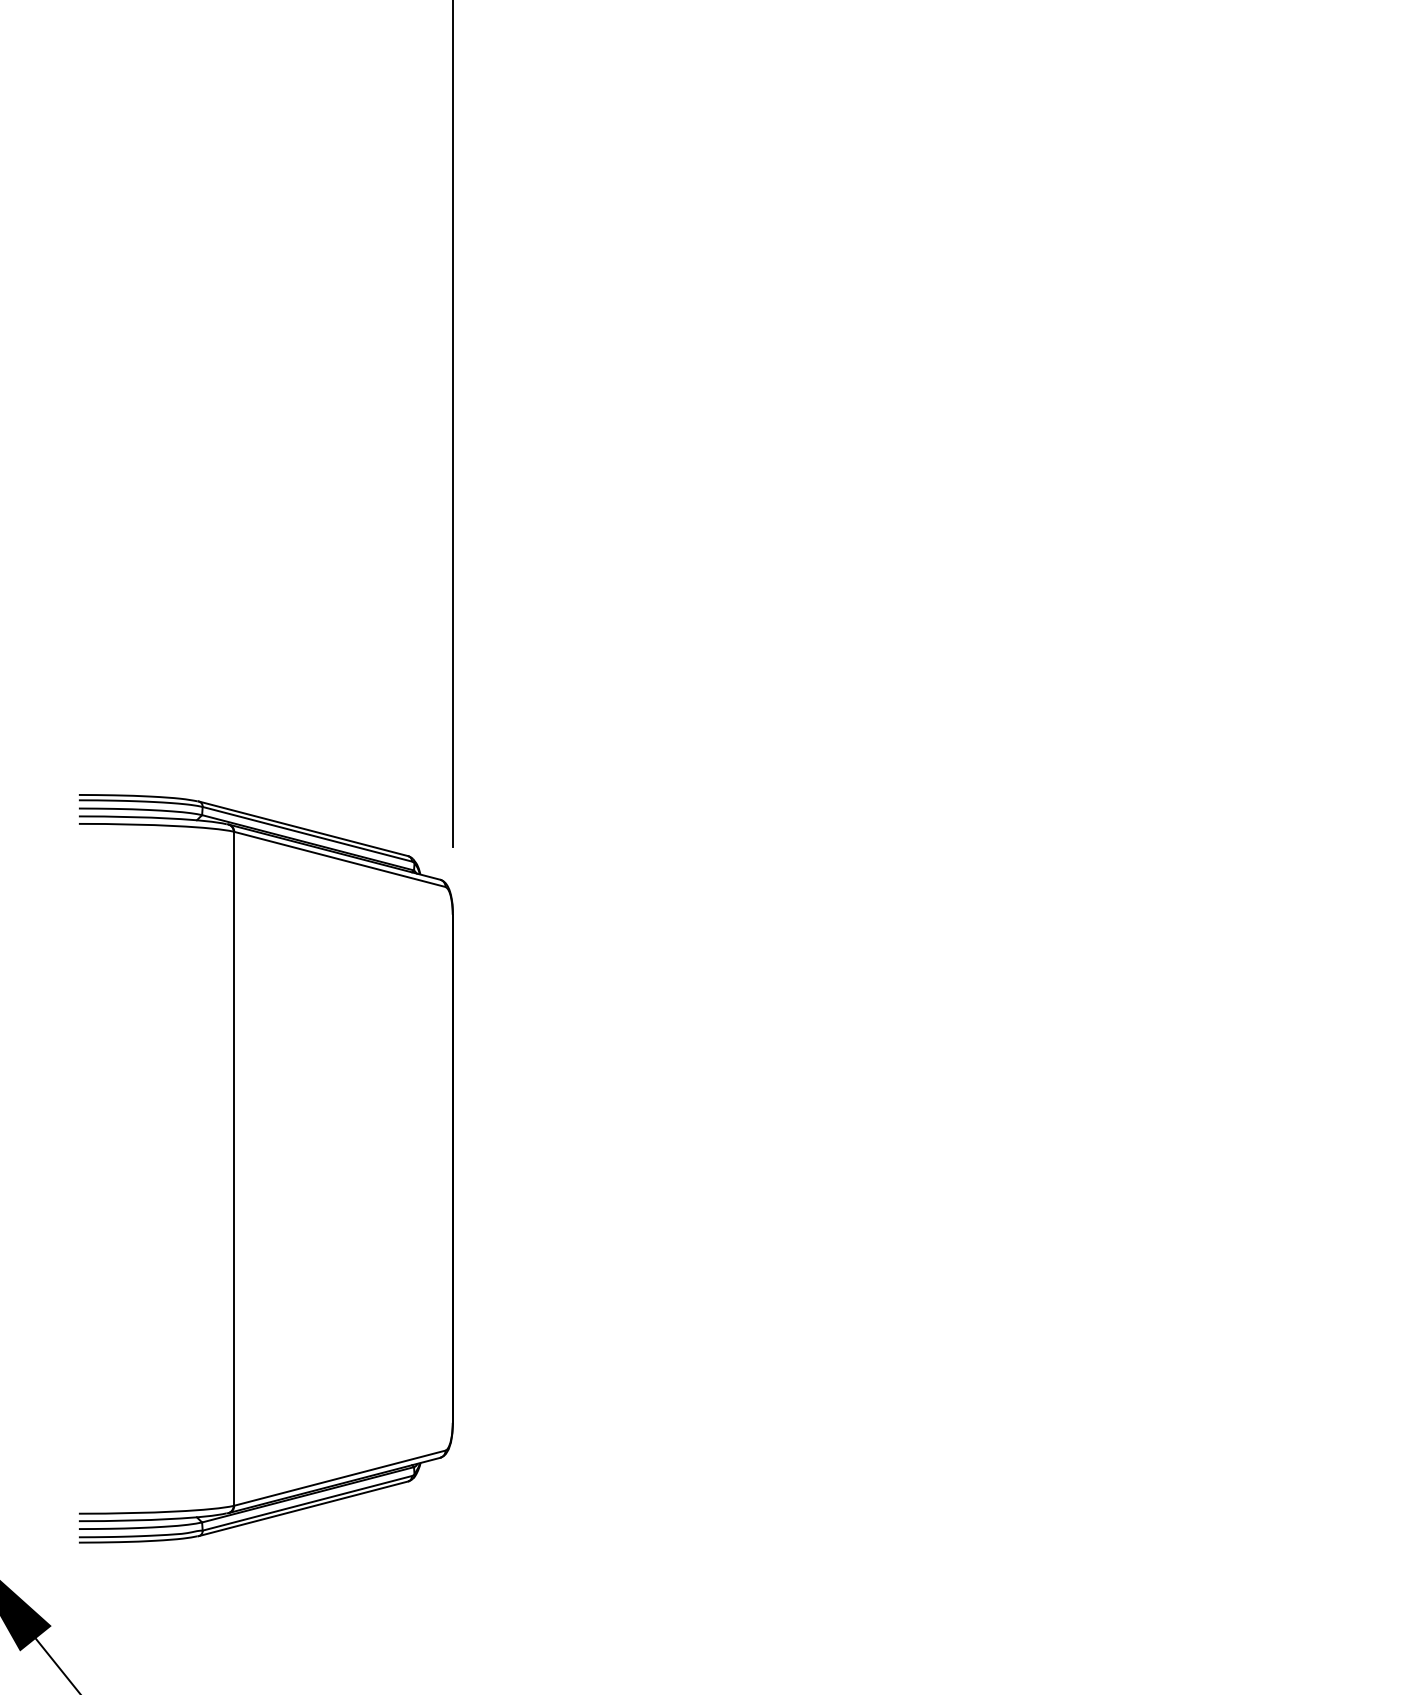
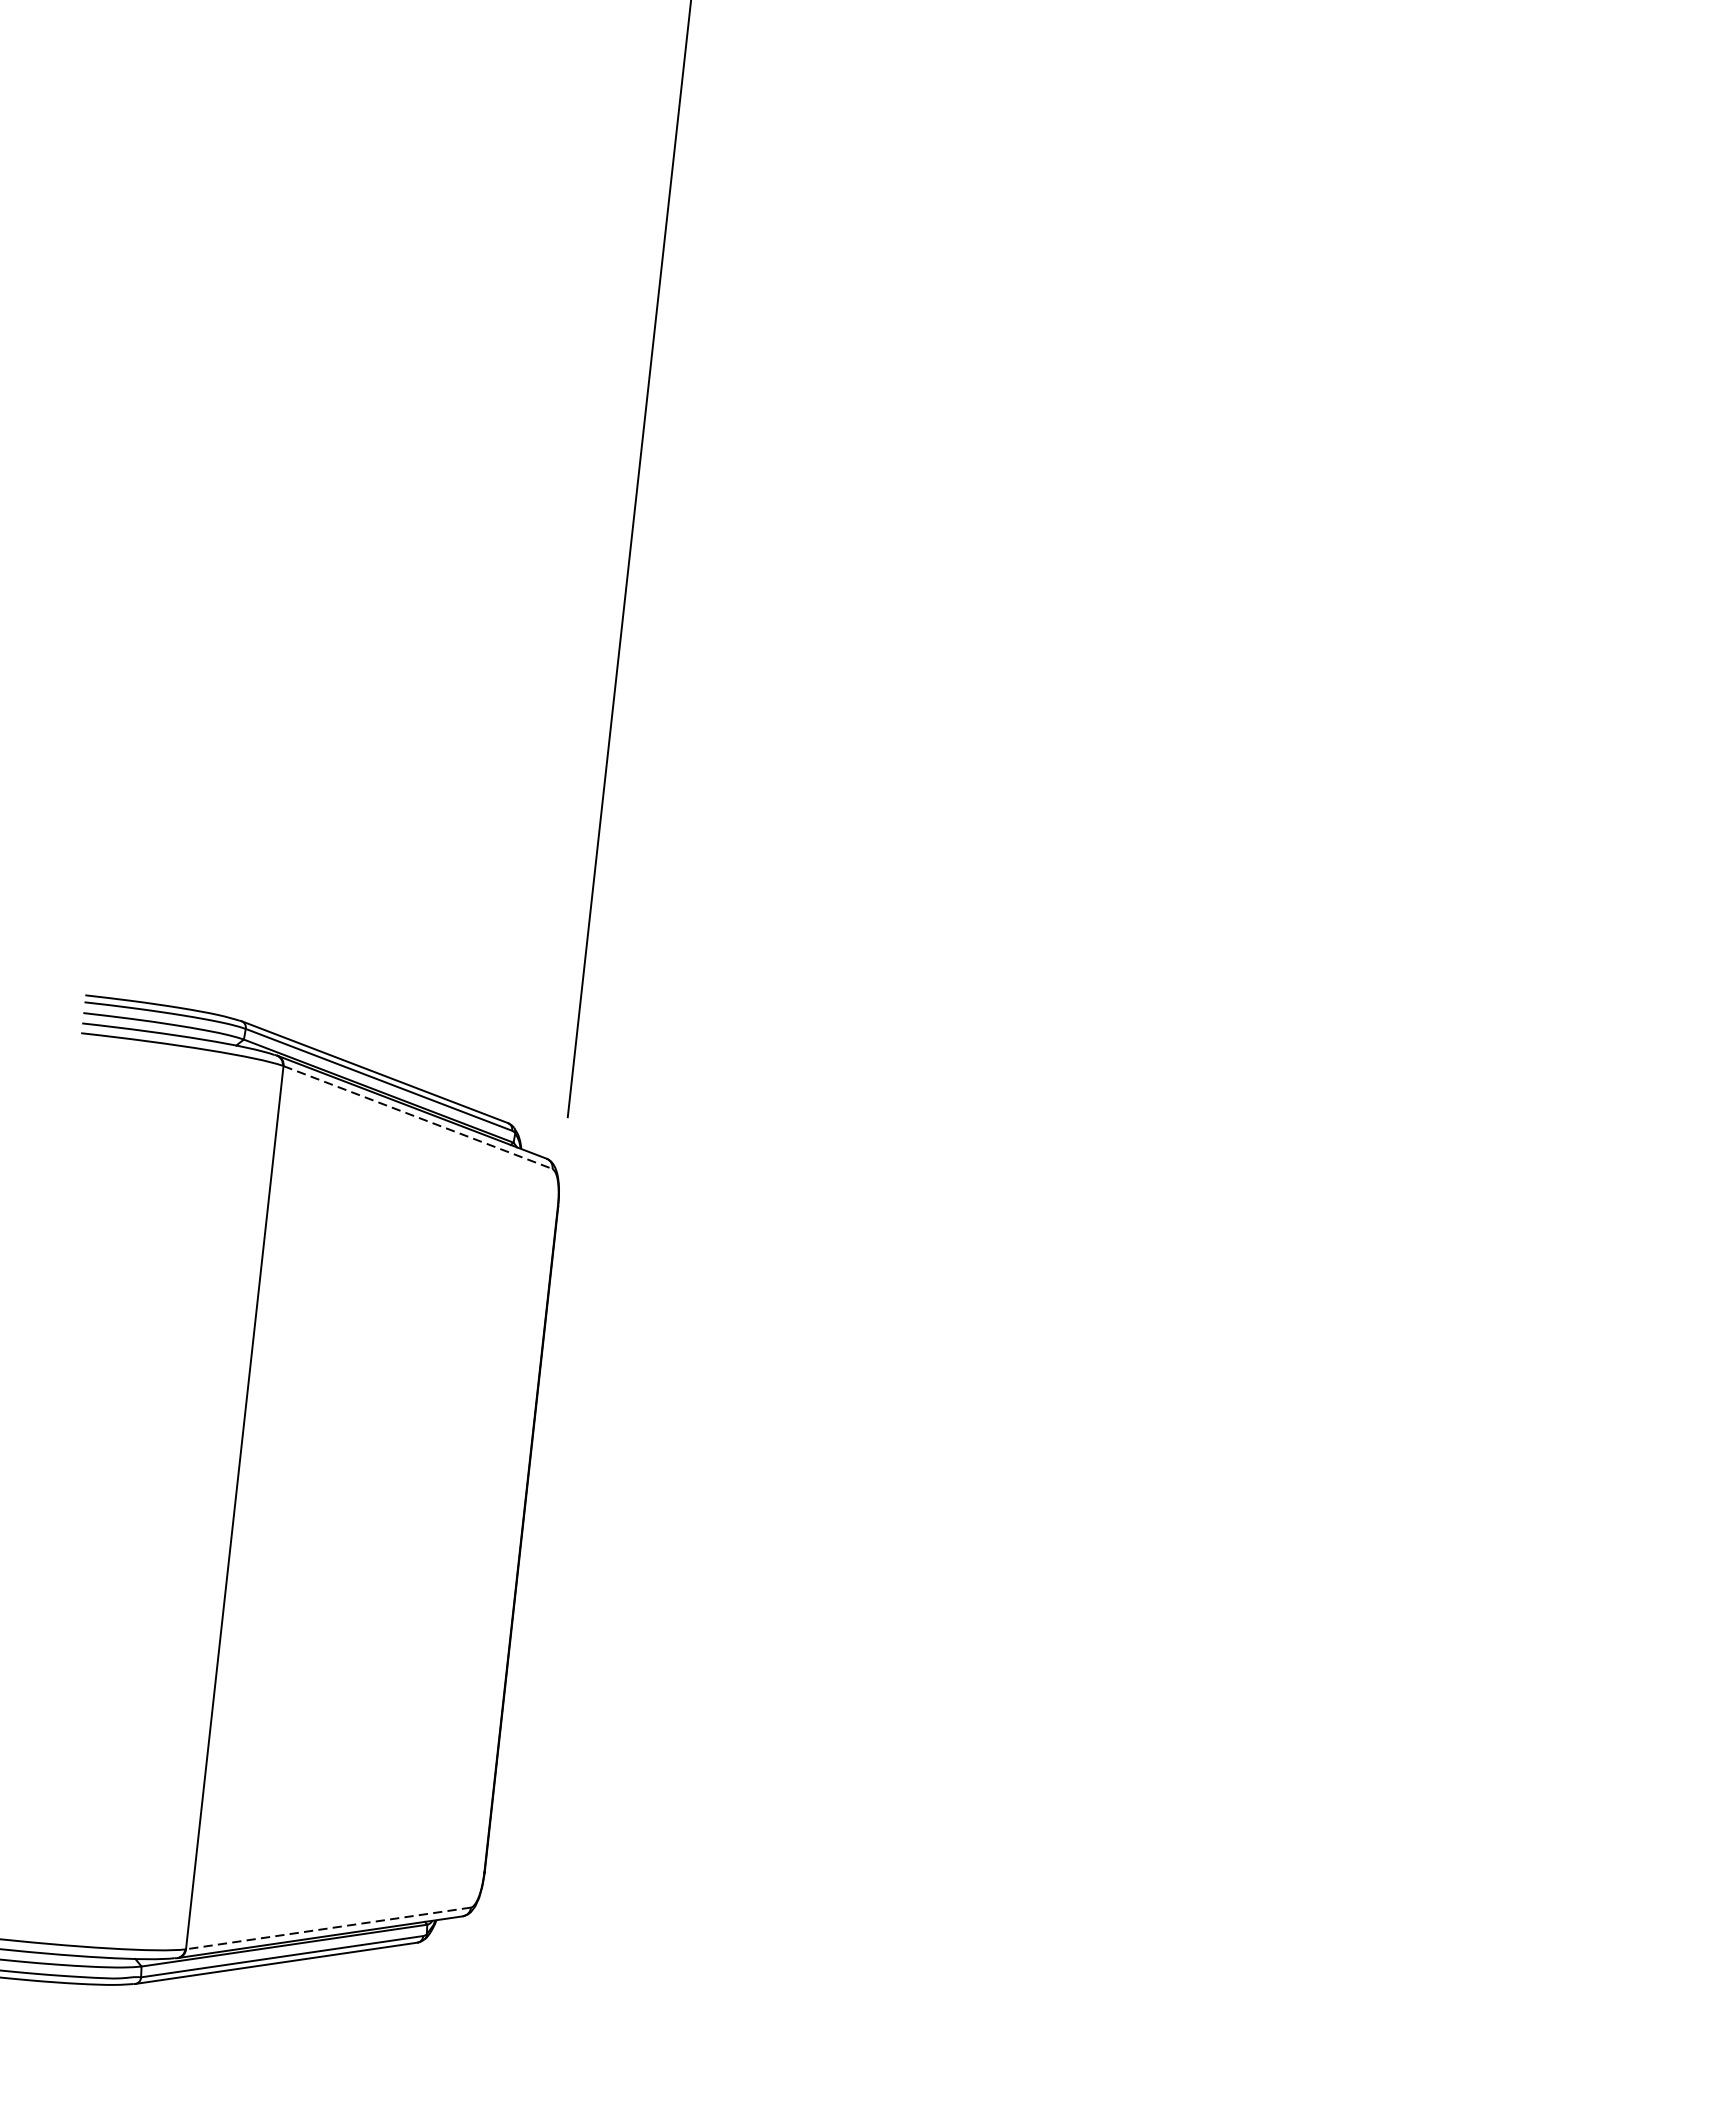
line: (340, 859) -> (418, 1117), solid -> dashed
line: (339, 1478) -> (327, 1928), solid -> dashed

